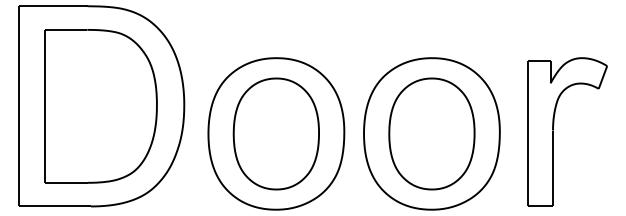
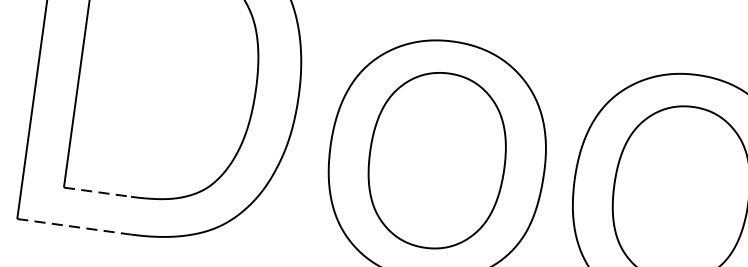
line: (67, 182) -> (98, 191), solid -> dashed
line: (55, 206) -> (74, 226), solid -> dashed

